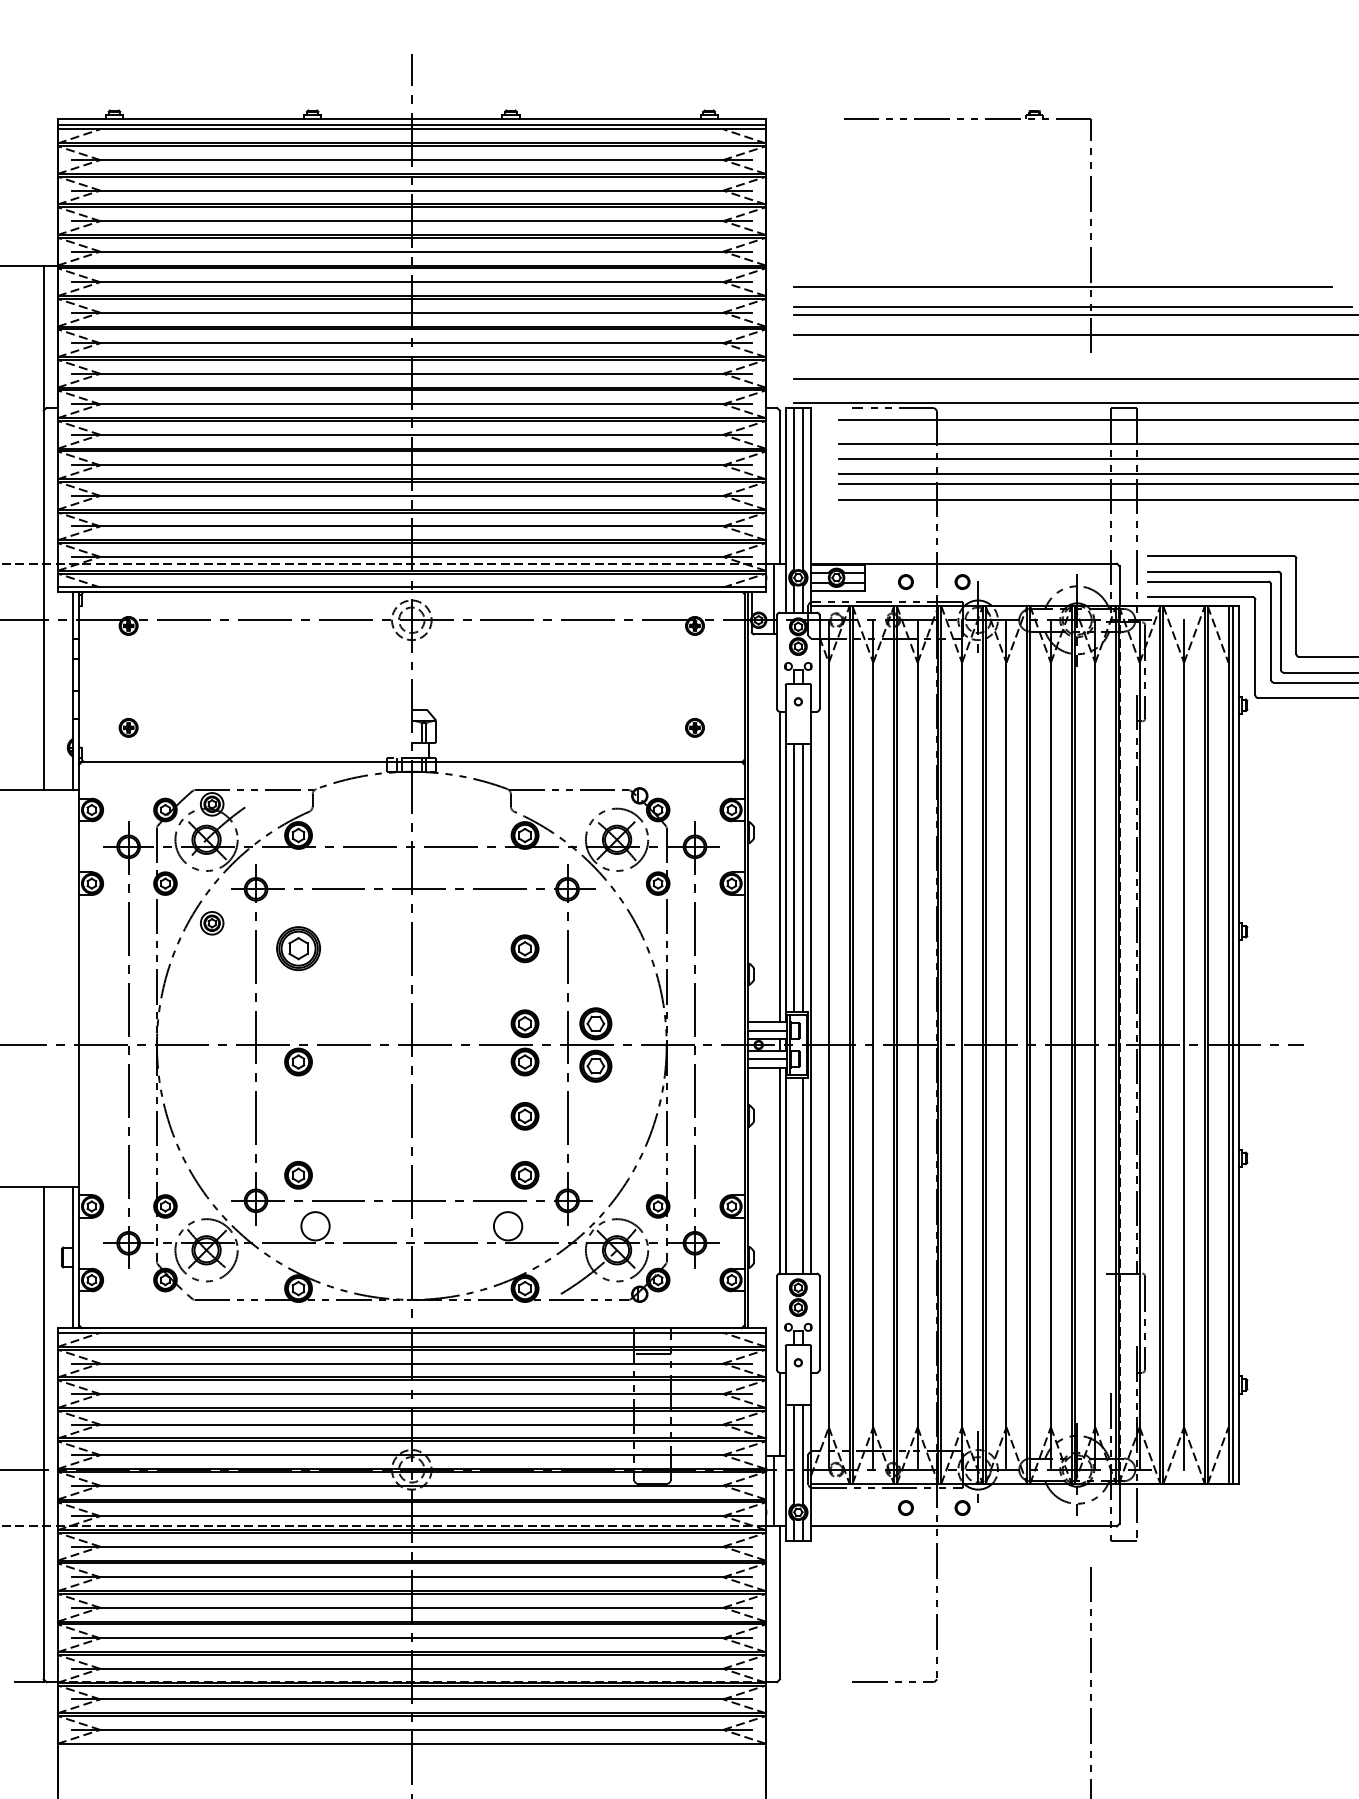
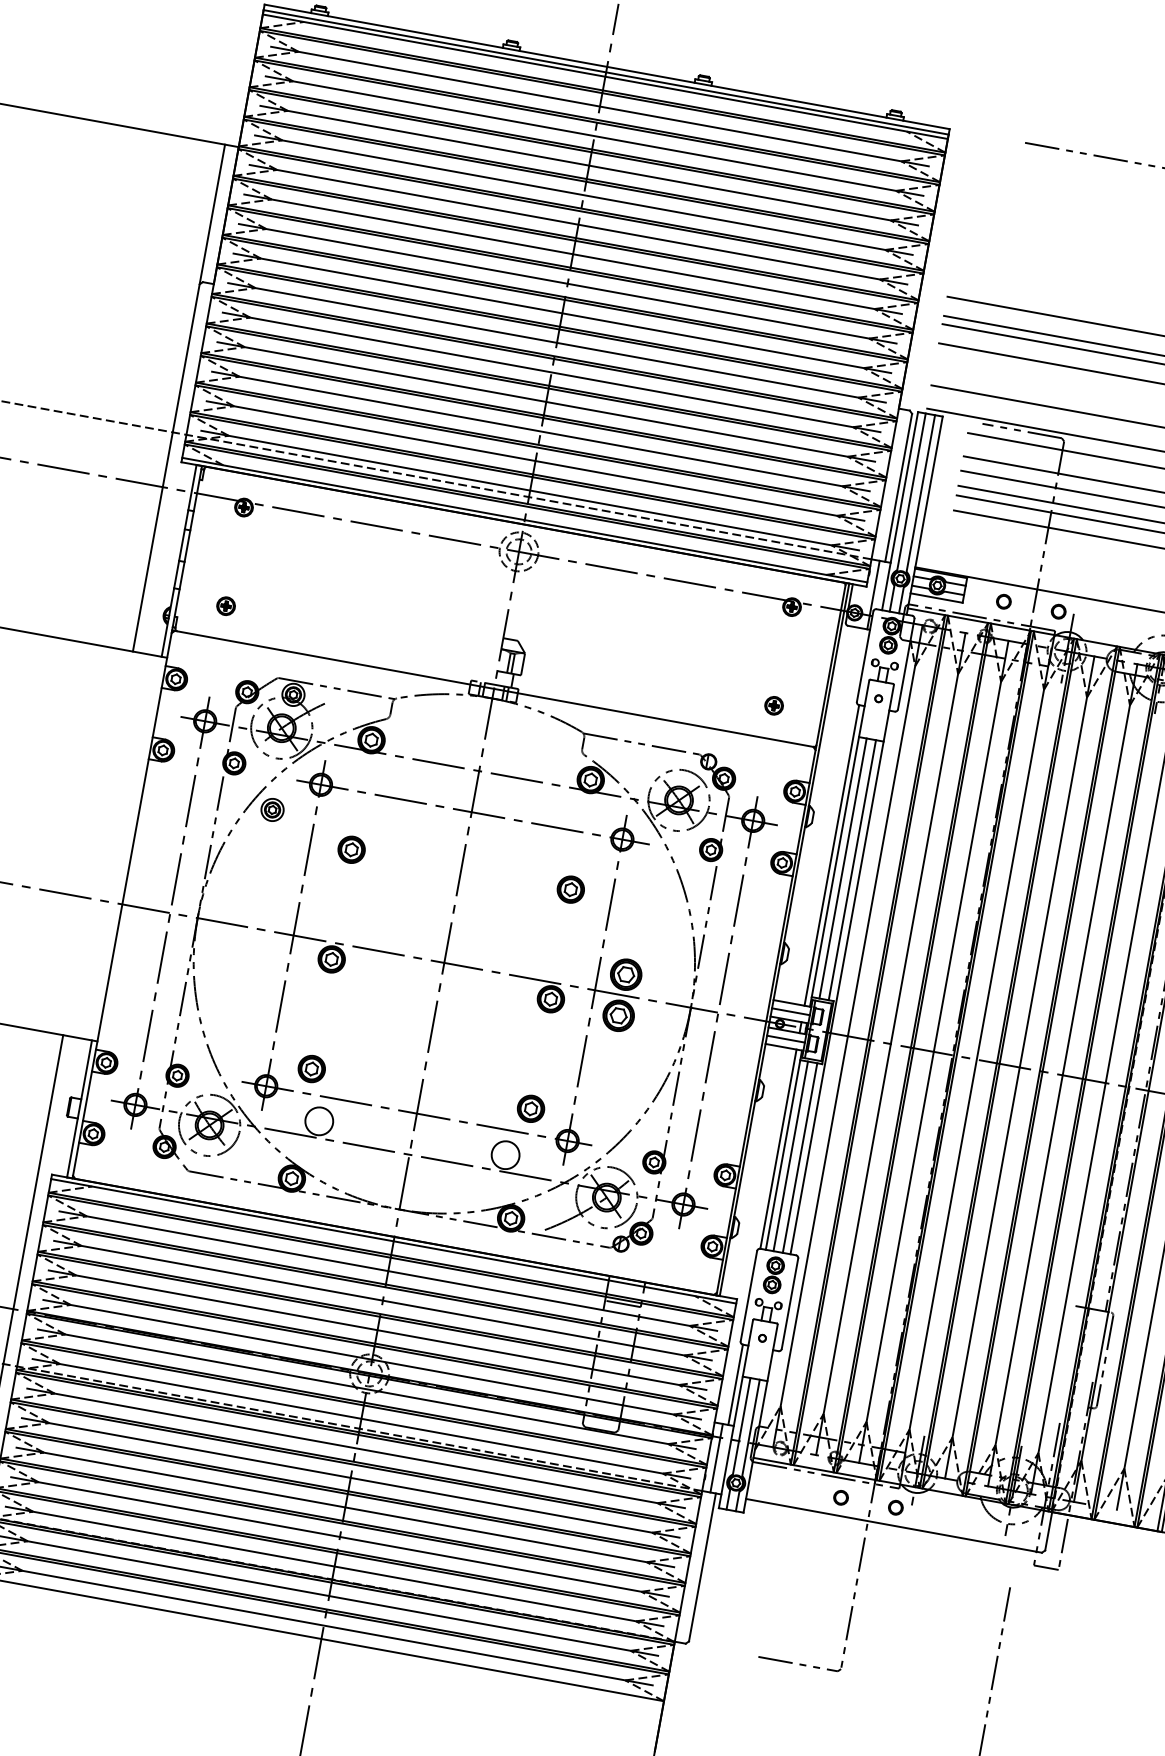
part: (298, 948) -> (351, 849), size x0.62
part: (524, 1023) -> (557, 961), removed
part: (524, 1116) -> (540, 1051), removed
line: (793, 1175) -> (790, 1156), added

